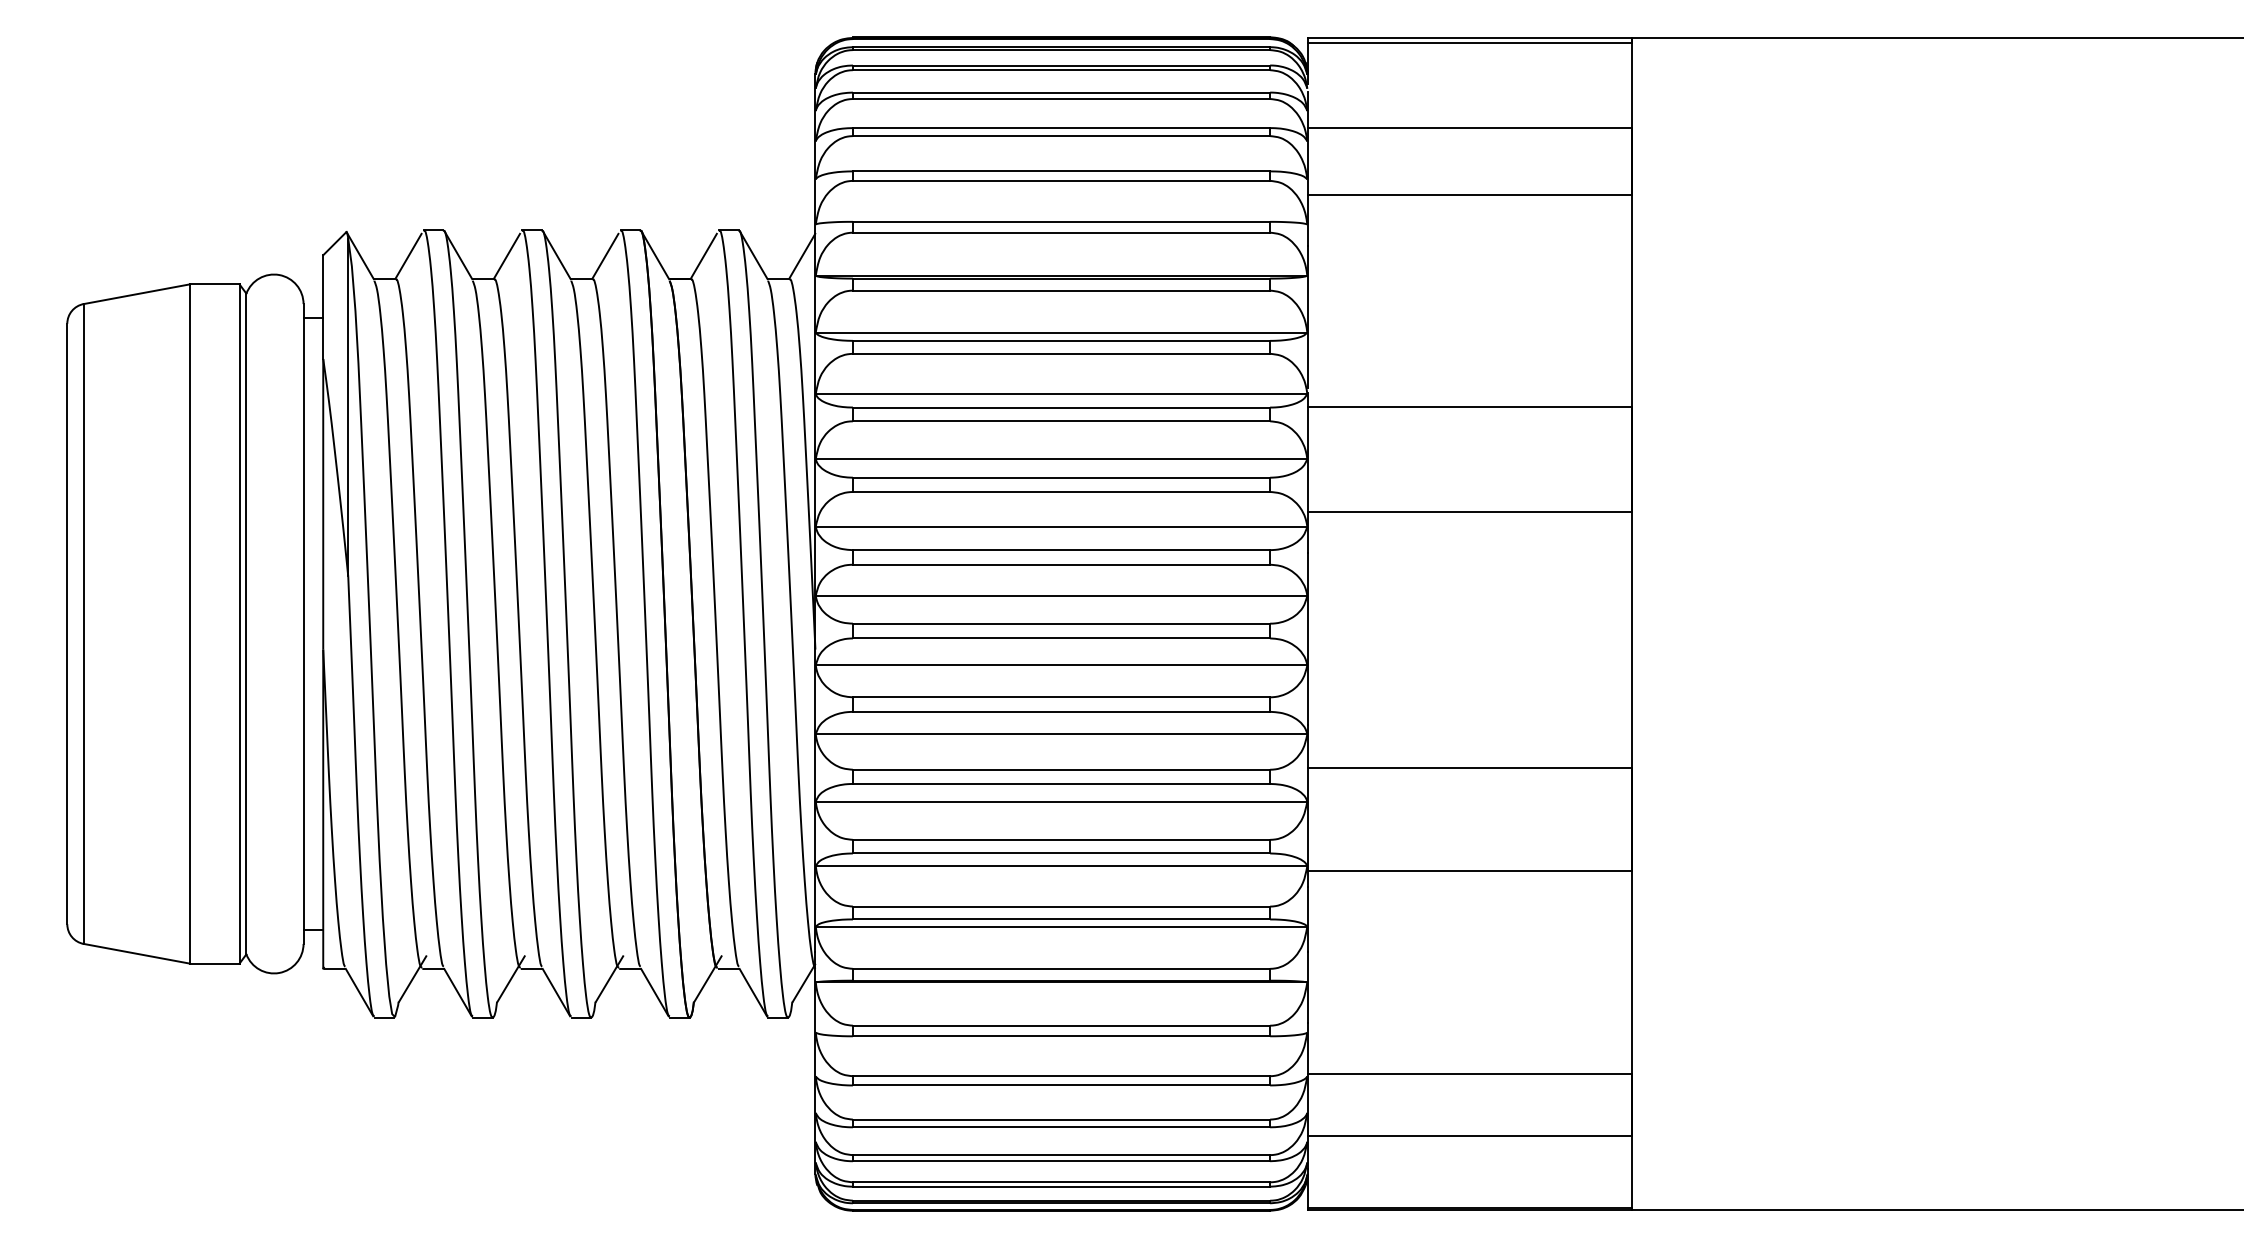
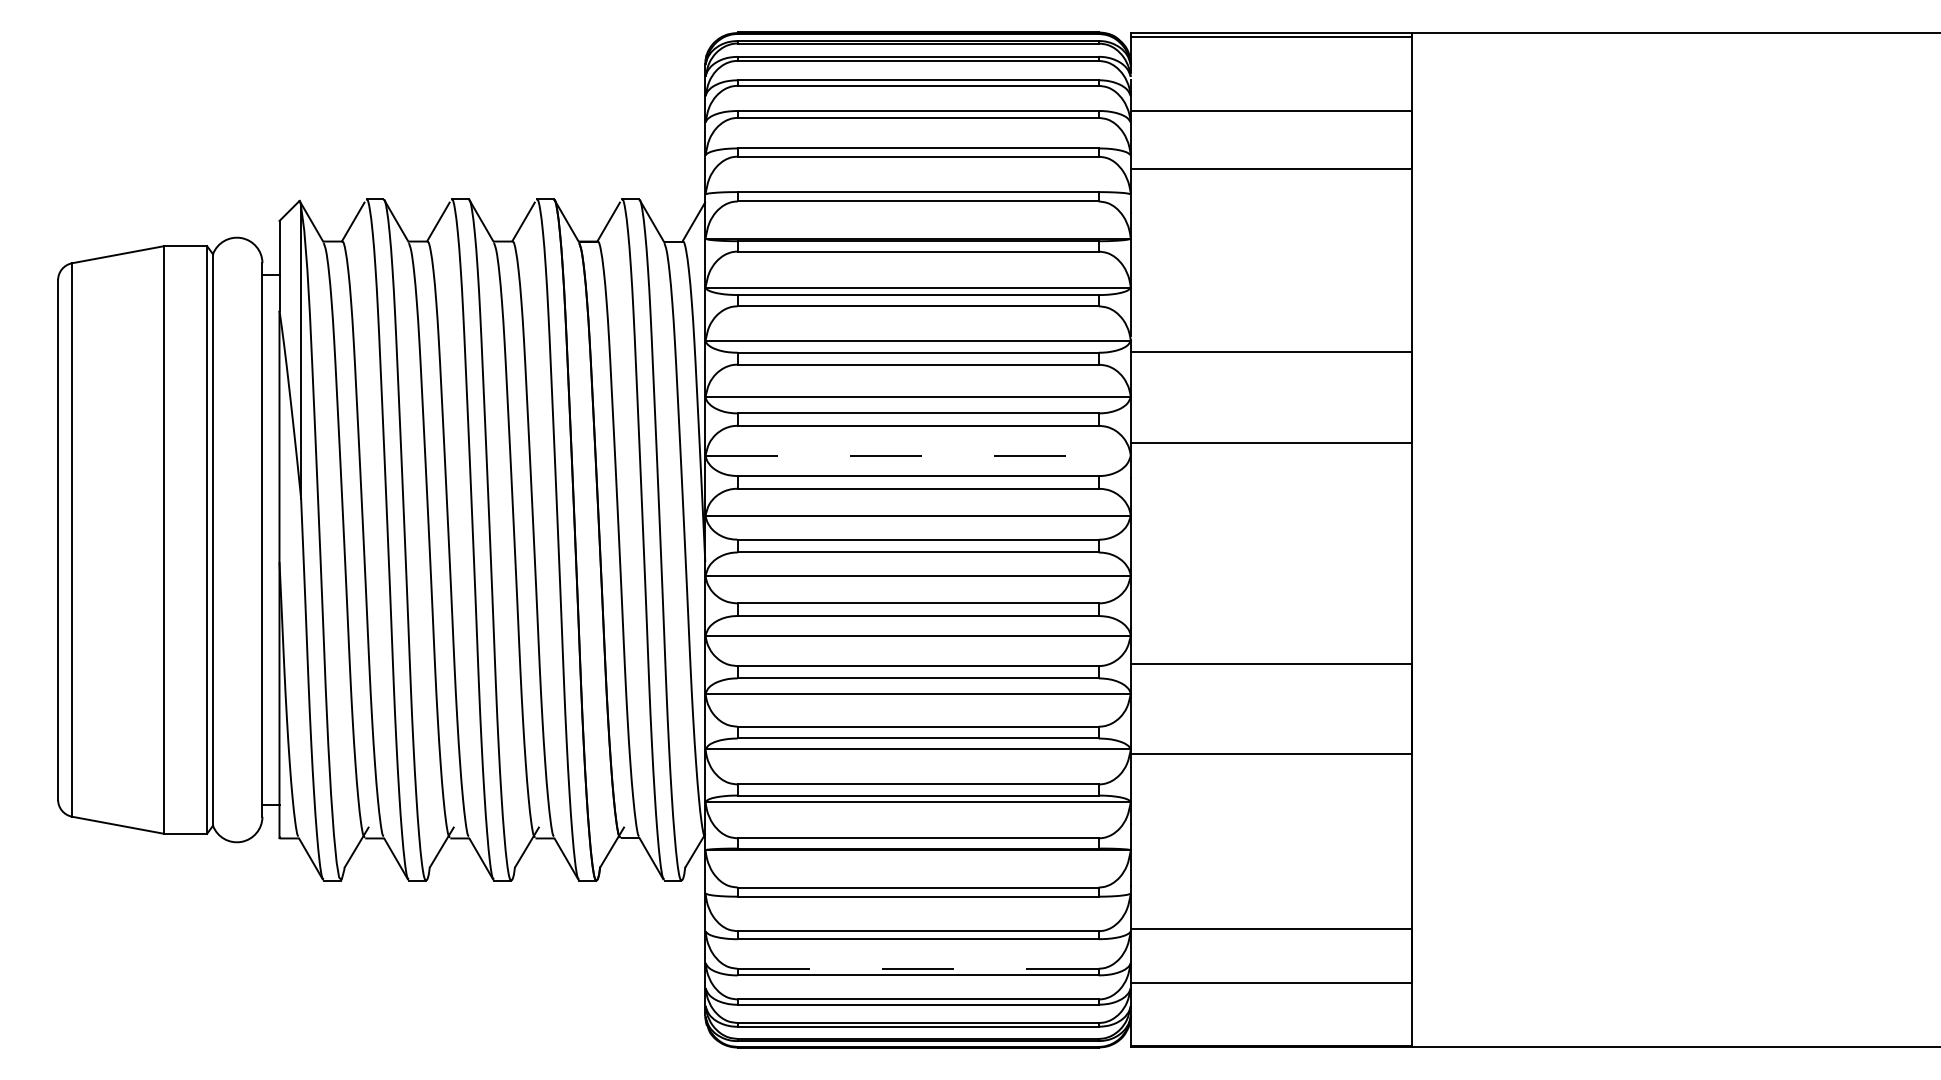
line: (1061, 526) -> (918, 455), solid -> dashed
line: (1061, 1119) -> (918, 968), solid -> dashed

